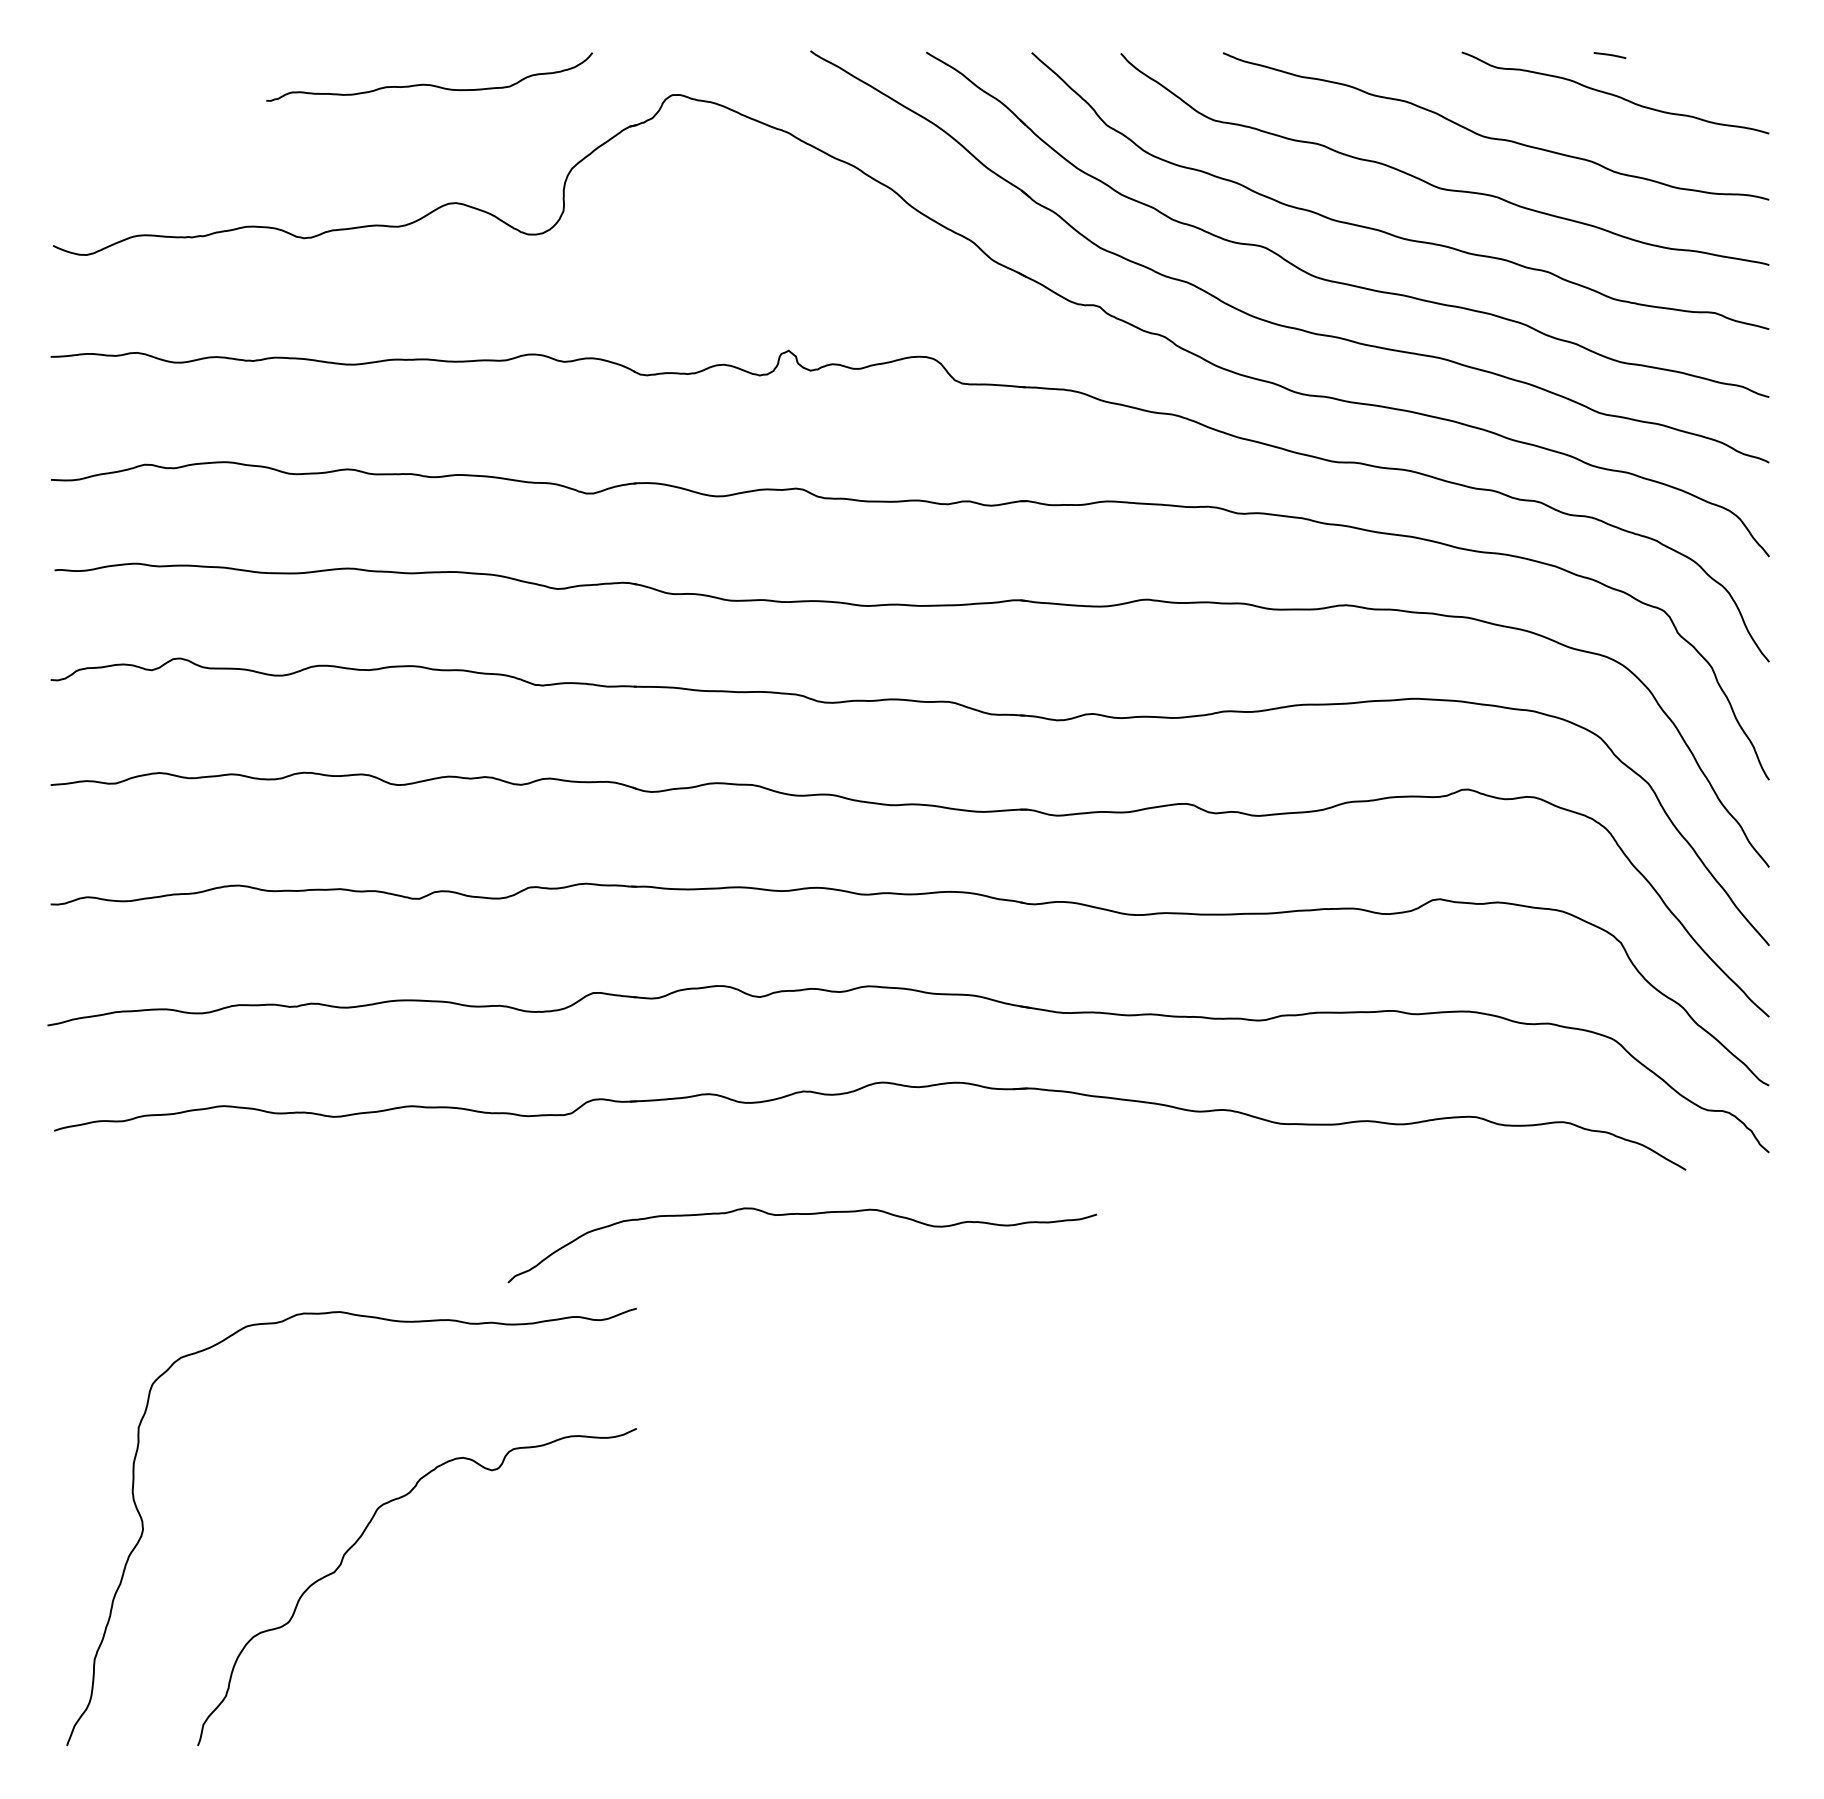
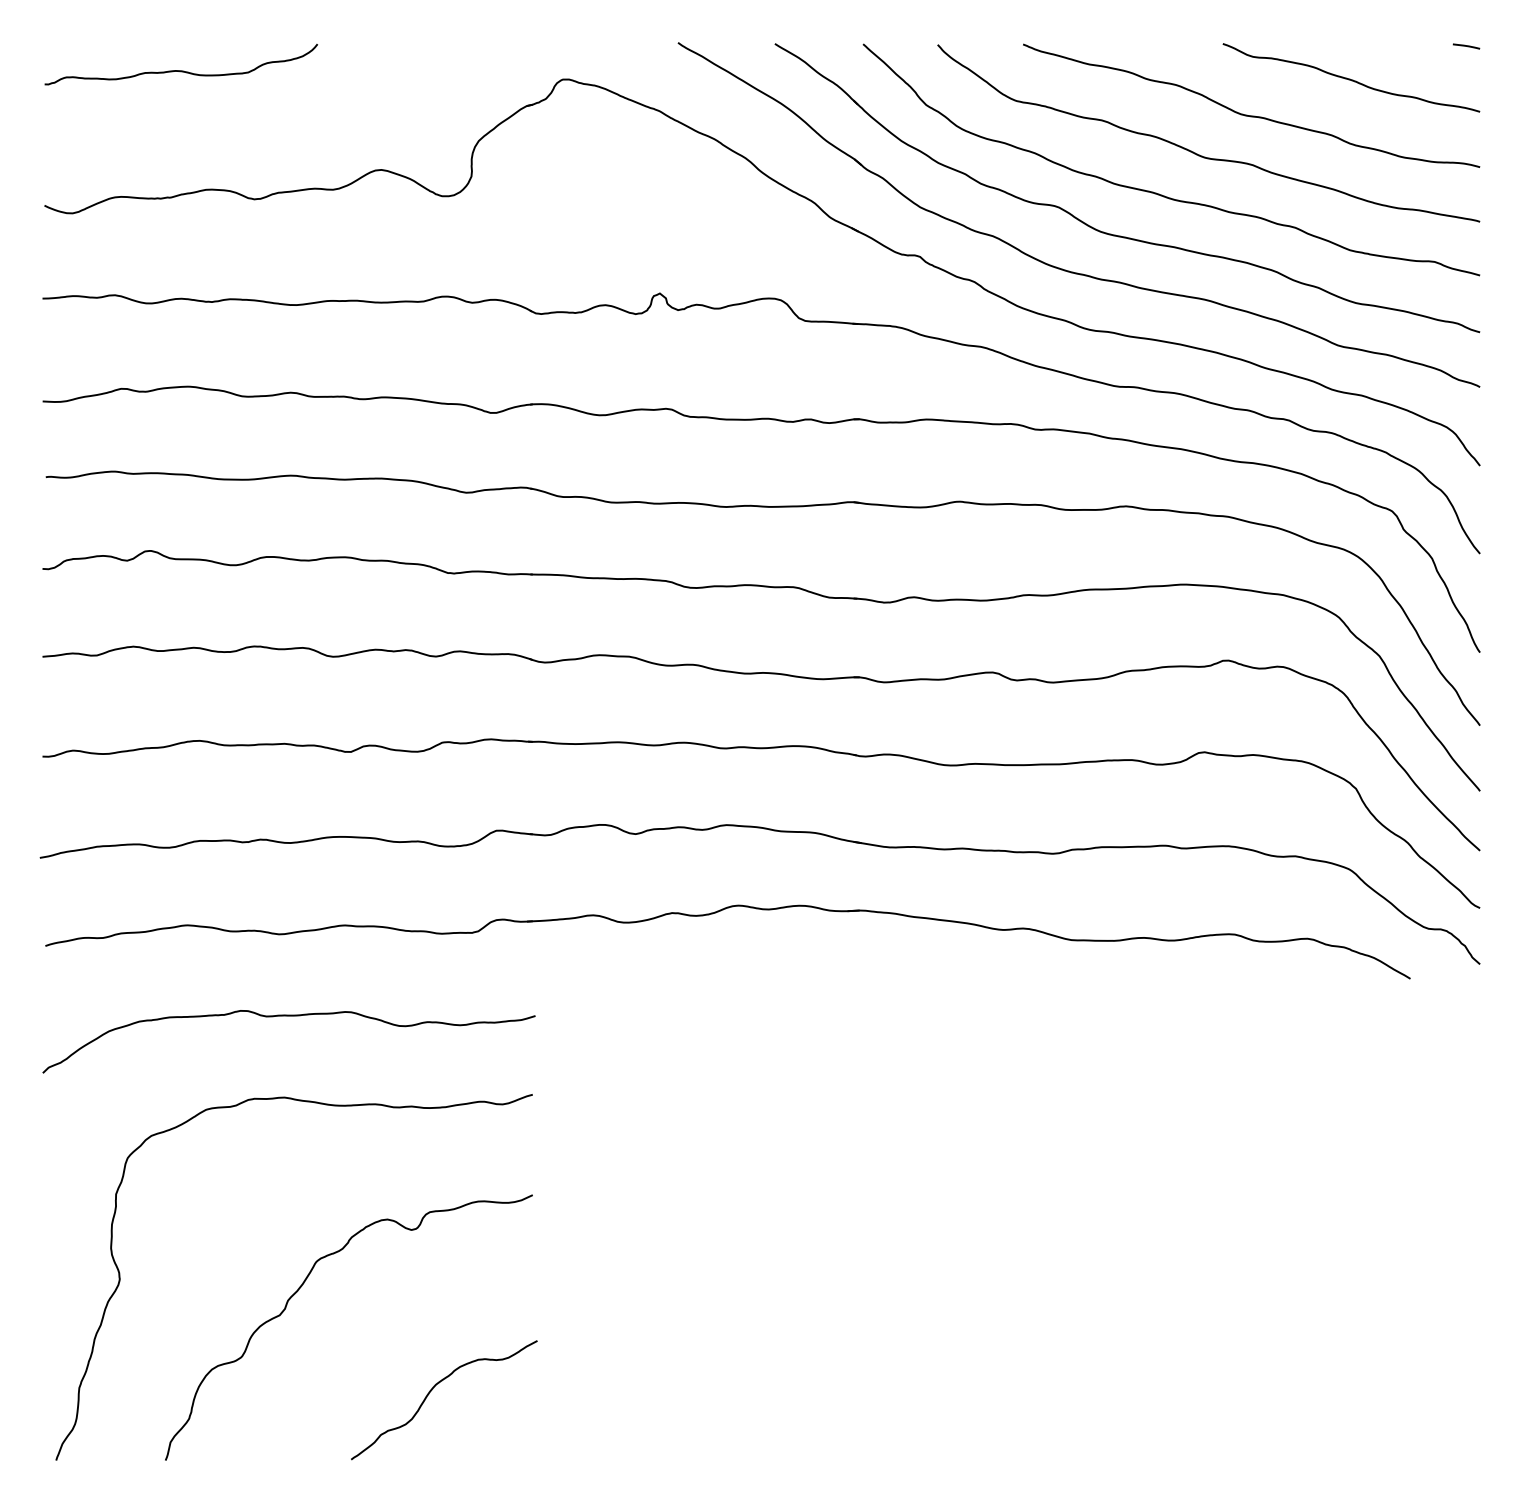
line: (1609, 55) -> (1466, 46), moved
curve: (429, 84) -> (181, 70), moved
curve: (802, 1214) -> (289, 1015), moved
curve: (516, 1662) -> (432, 1390), added

